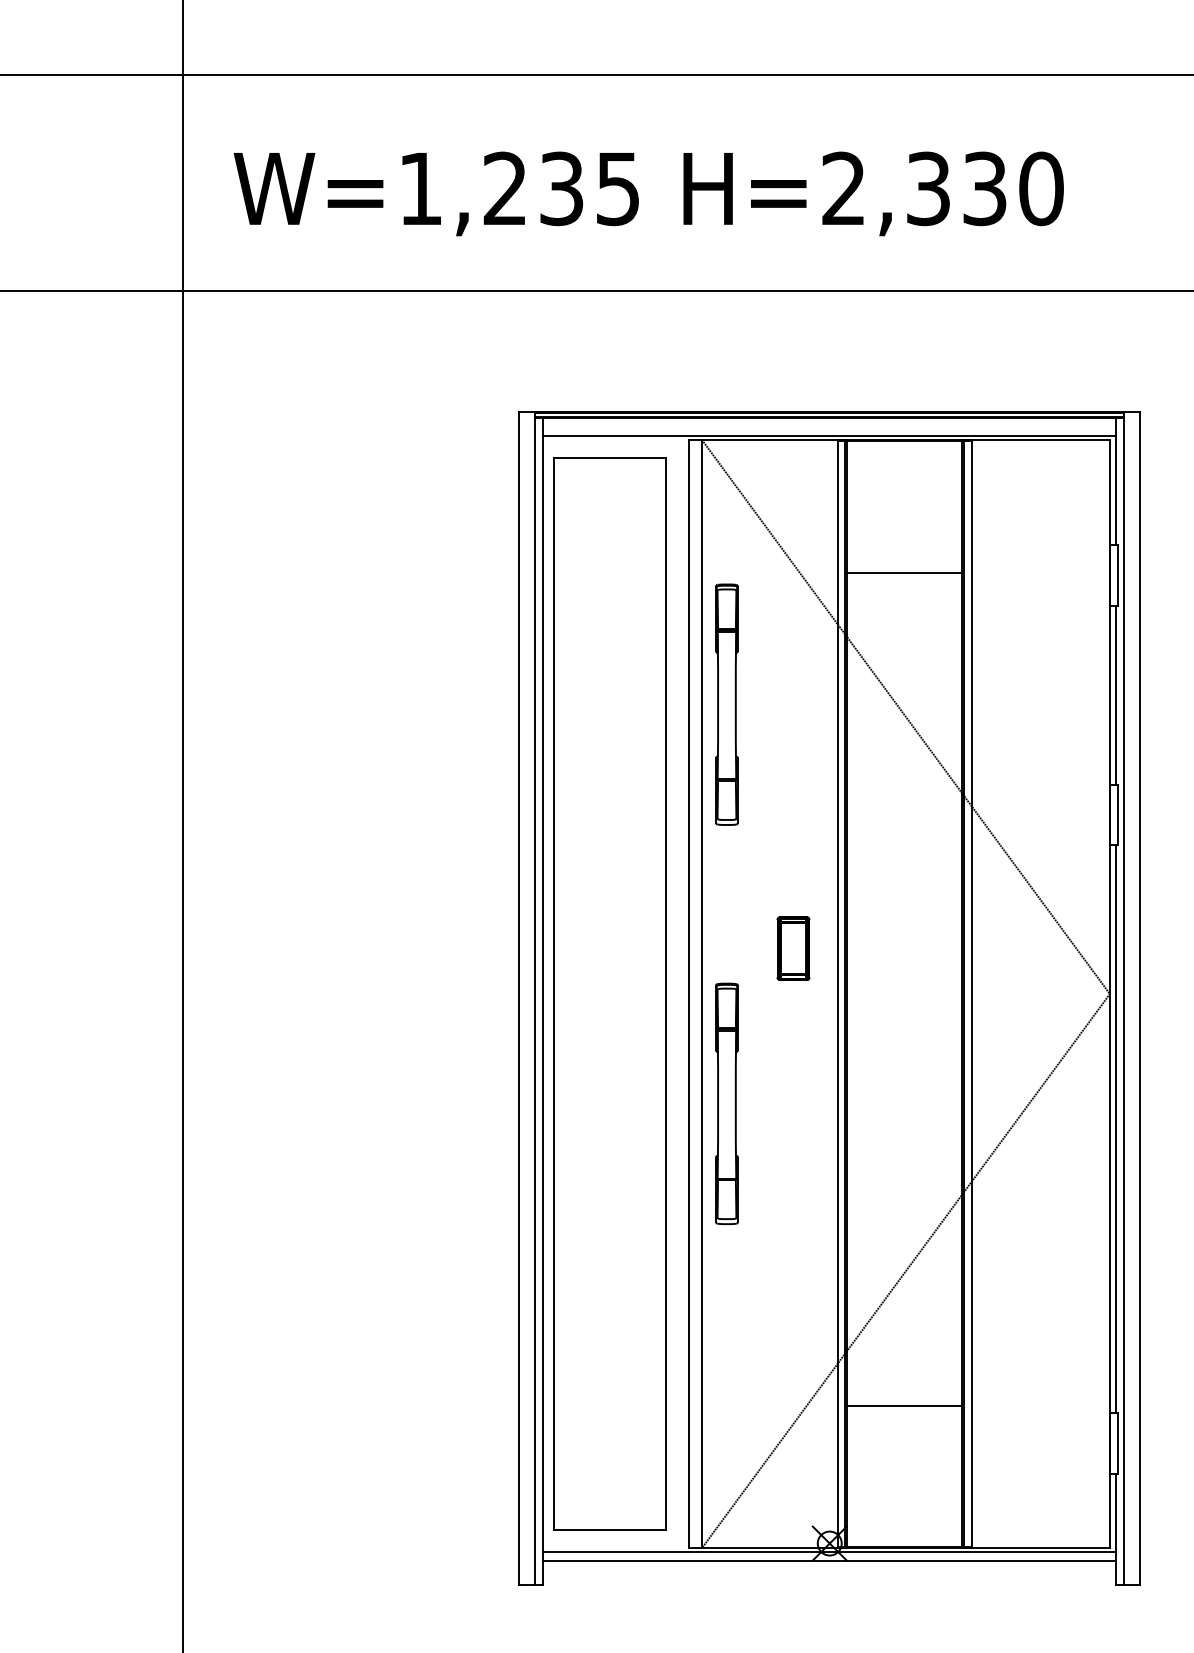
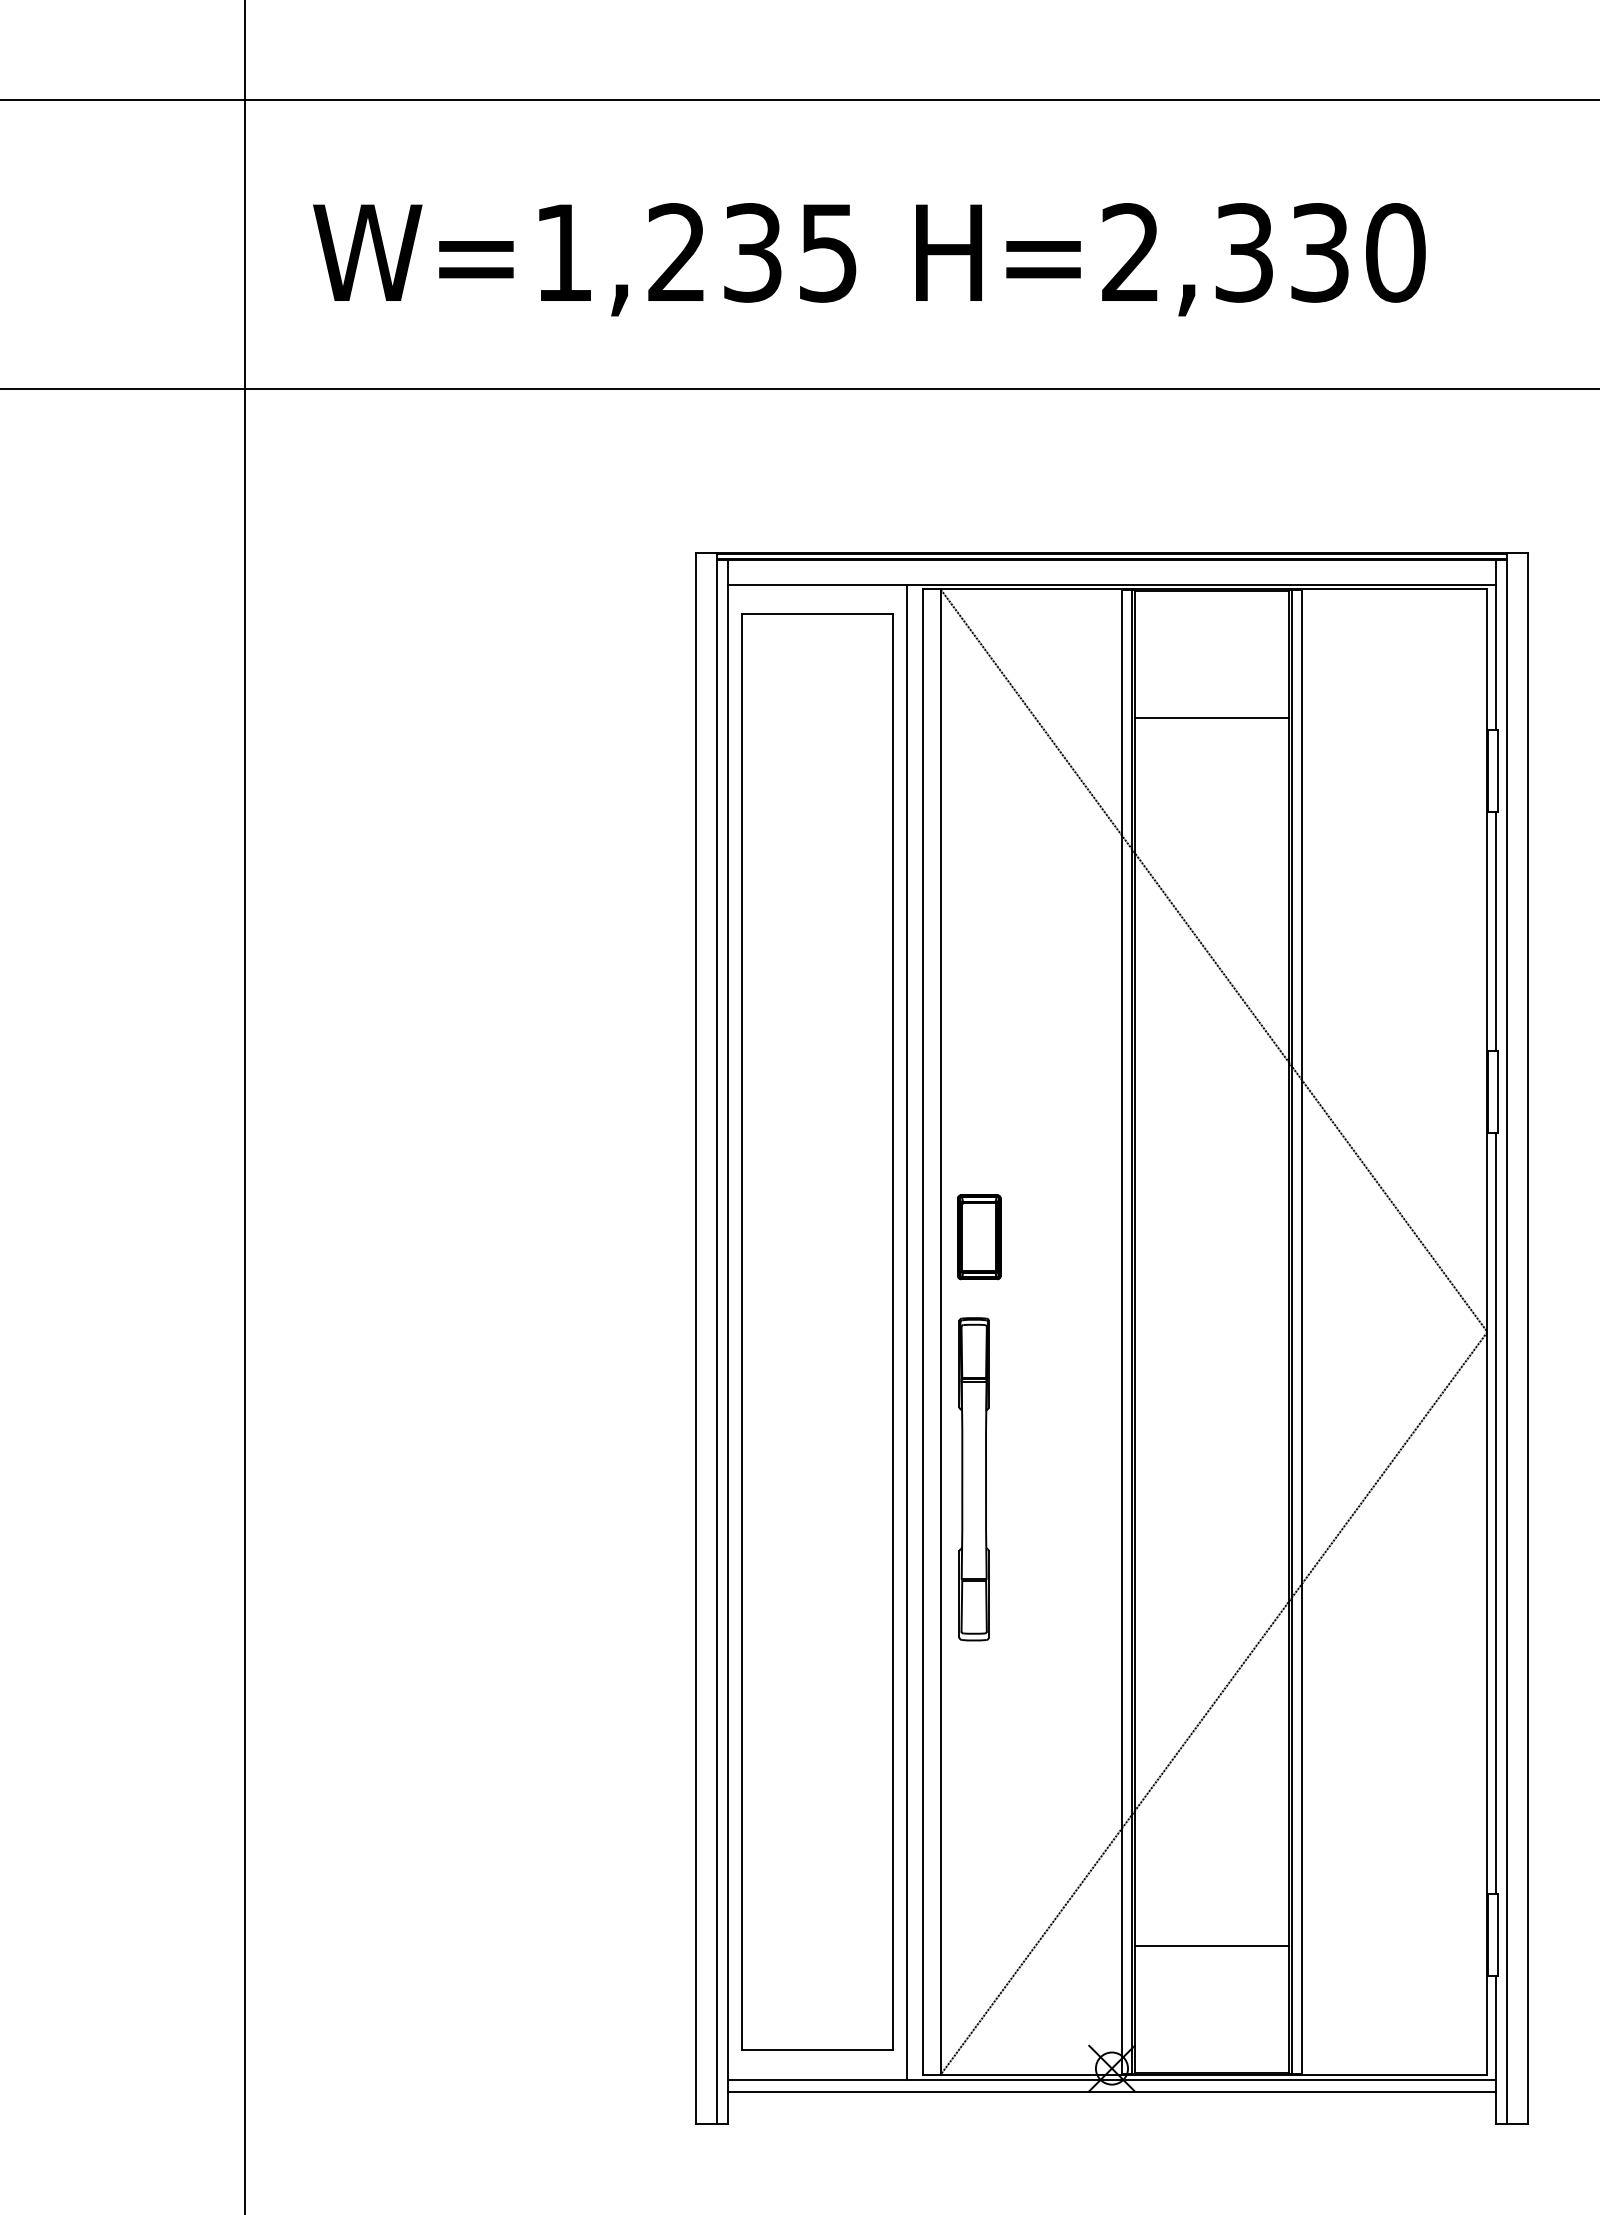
line: (904, 572) -> (1212, 717), moved
part: (726, 704) -> (973, 944), removed
part: (793, 948) -> (979, 1237), moved
line: (676, 994) -> (906, 1332), added
line: (904, 1406) -> (1212, 1946), moved

